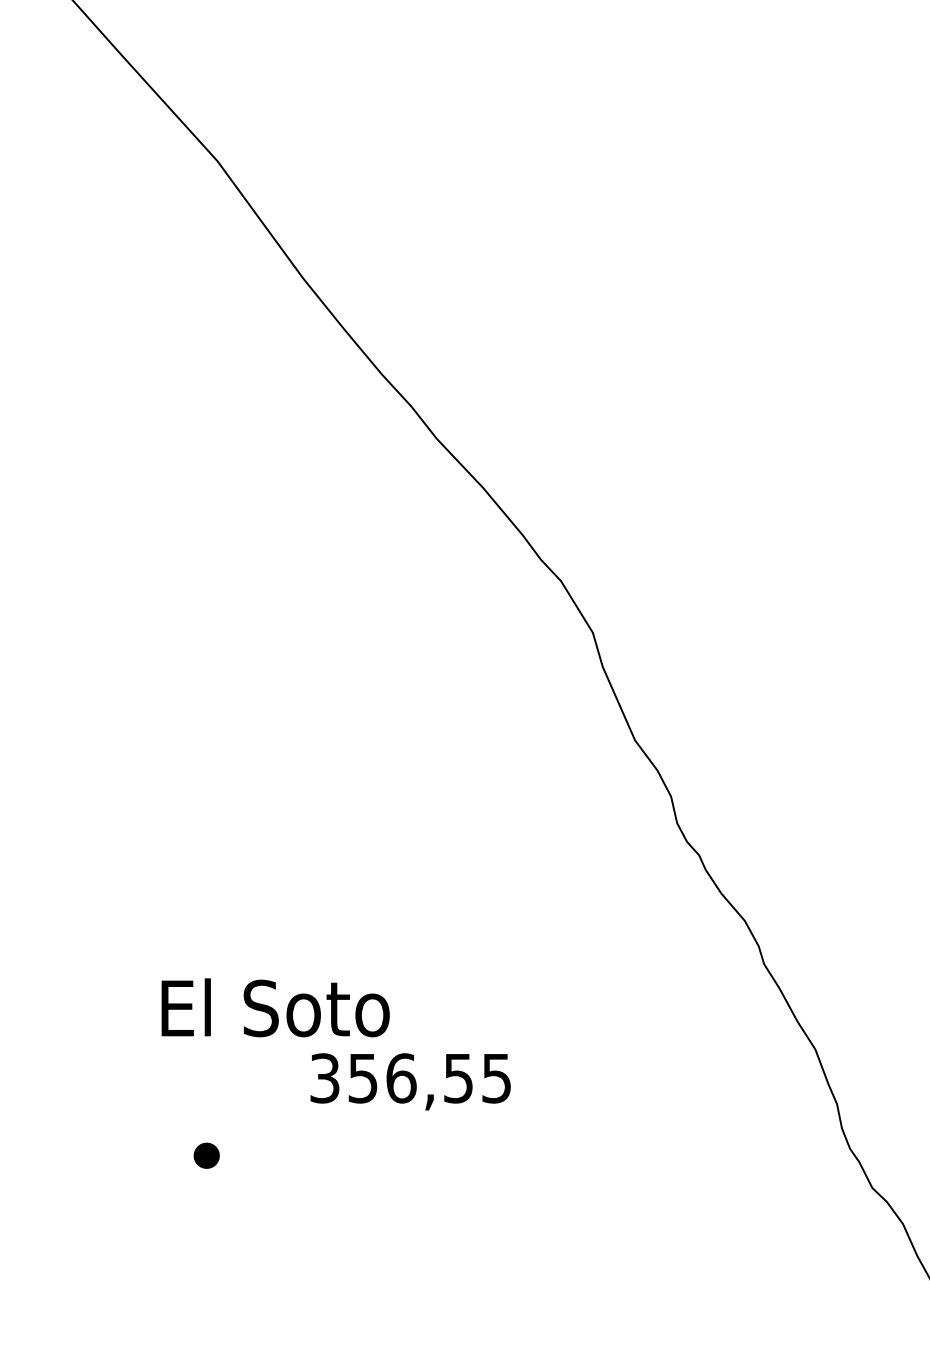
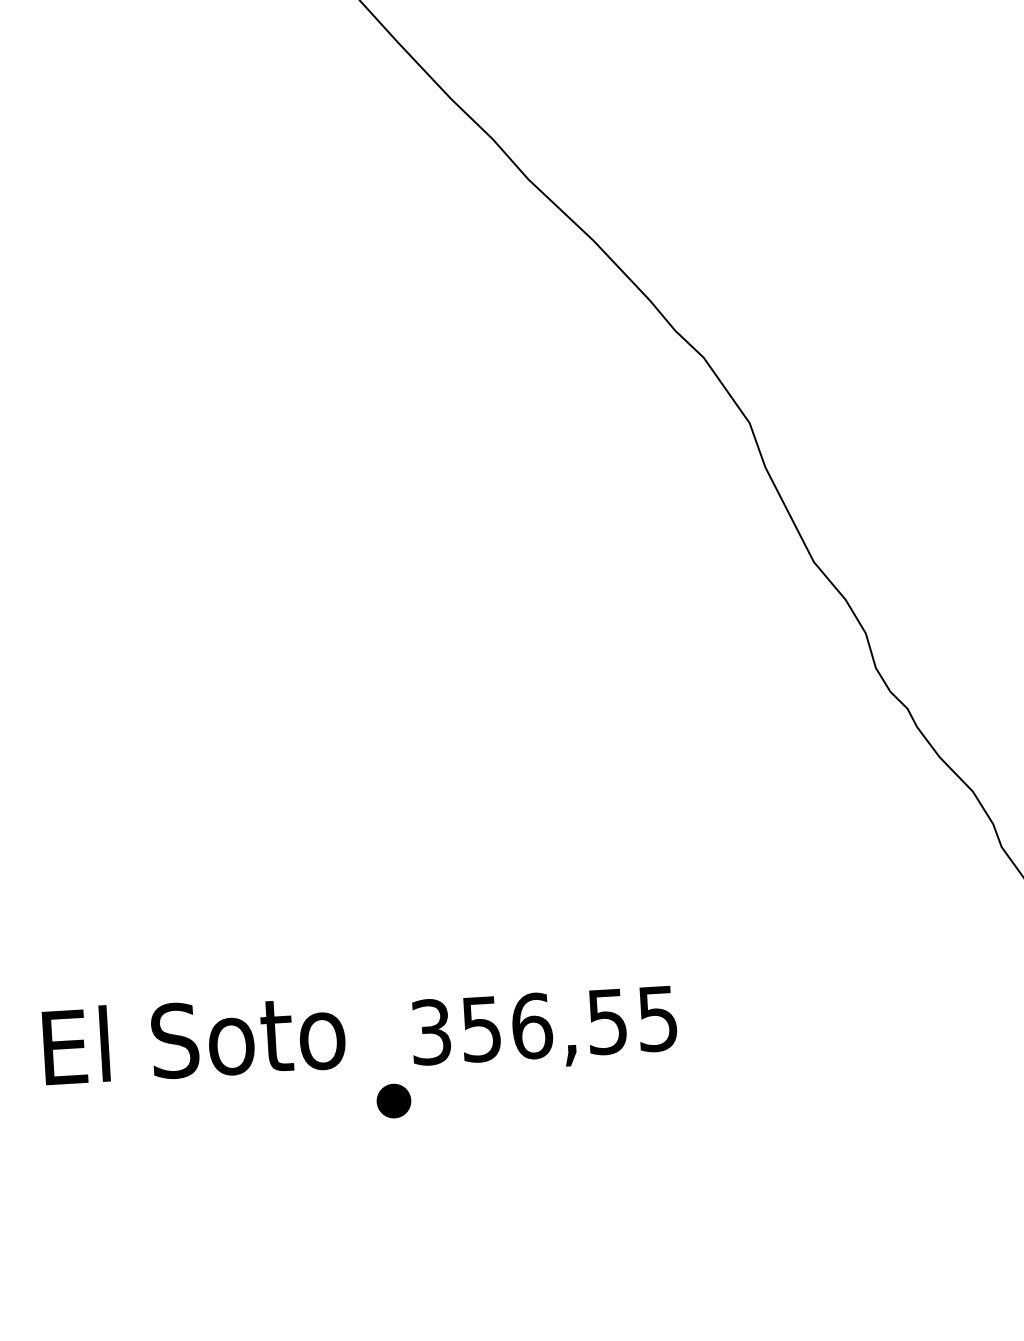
text: (275, 1007) -> (193, 1038), moved
part: (206, 1155) -> (393, 1100), moved

